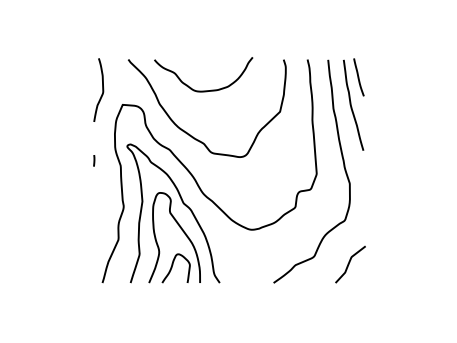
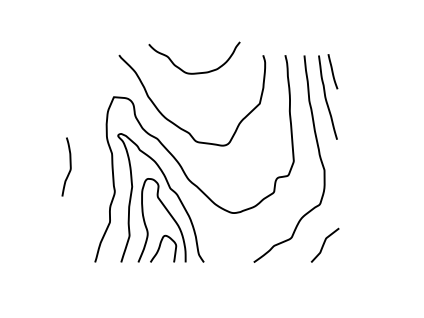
curve: (102, 89) -> (70, 166), moved
curve: (203, 90) -> (194, 72), moved
line: (94, 160) -> (87, 148), removed

